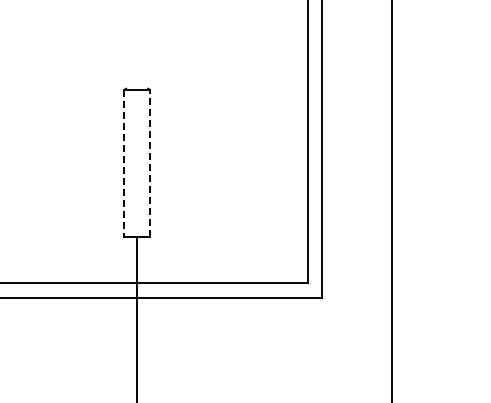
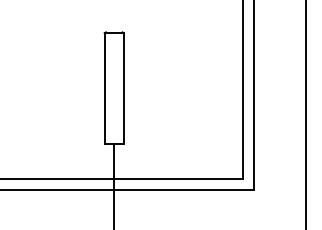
line: (149, 162) -> (123, 87), dashed -> solid
line: (124, 163) -> (104, 88), dashed -> solid

